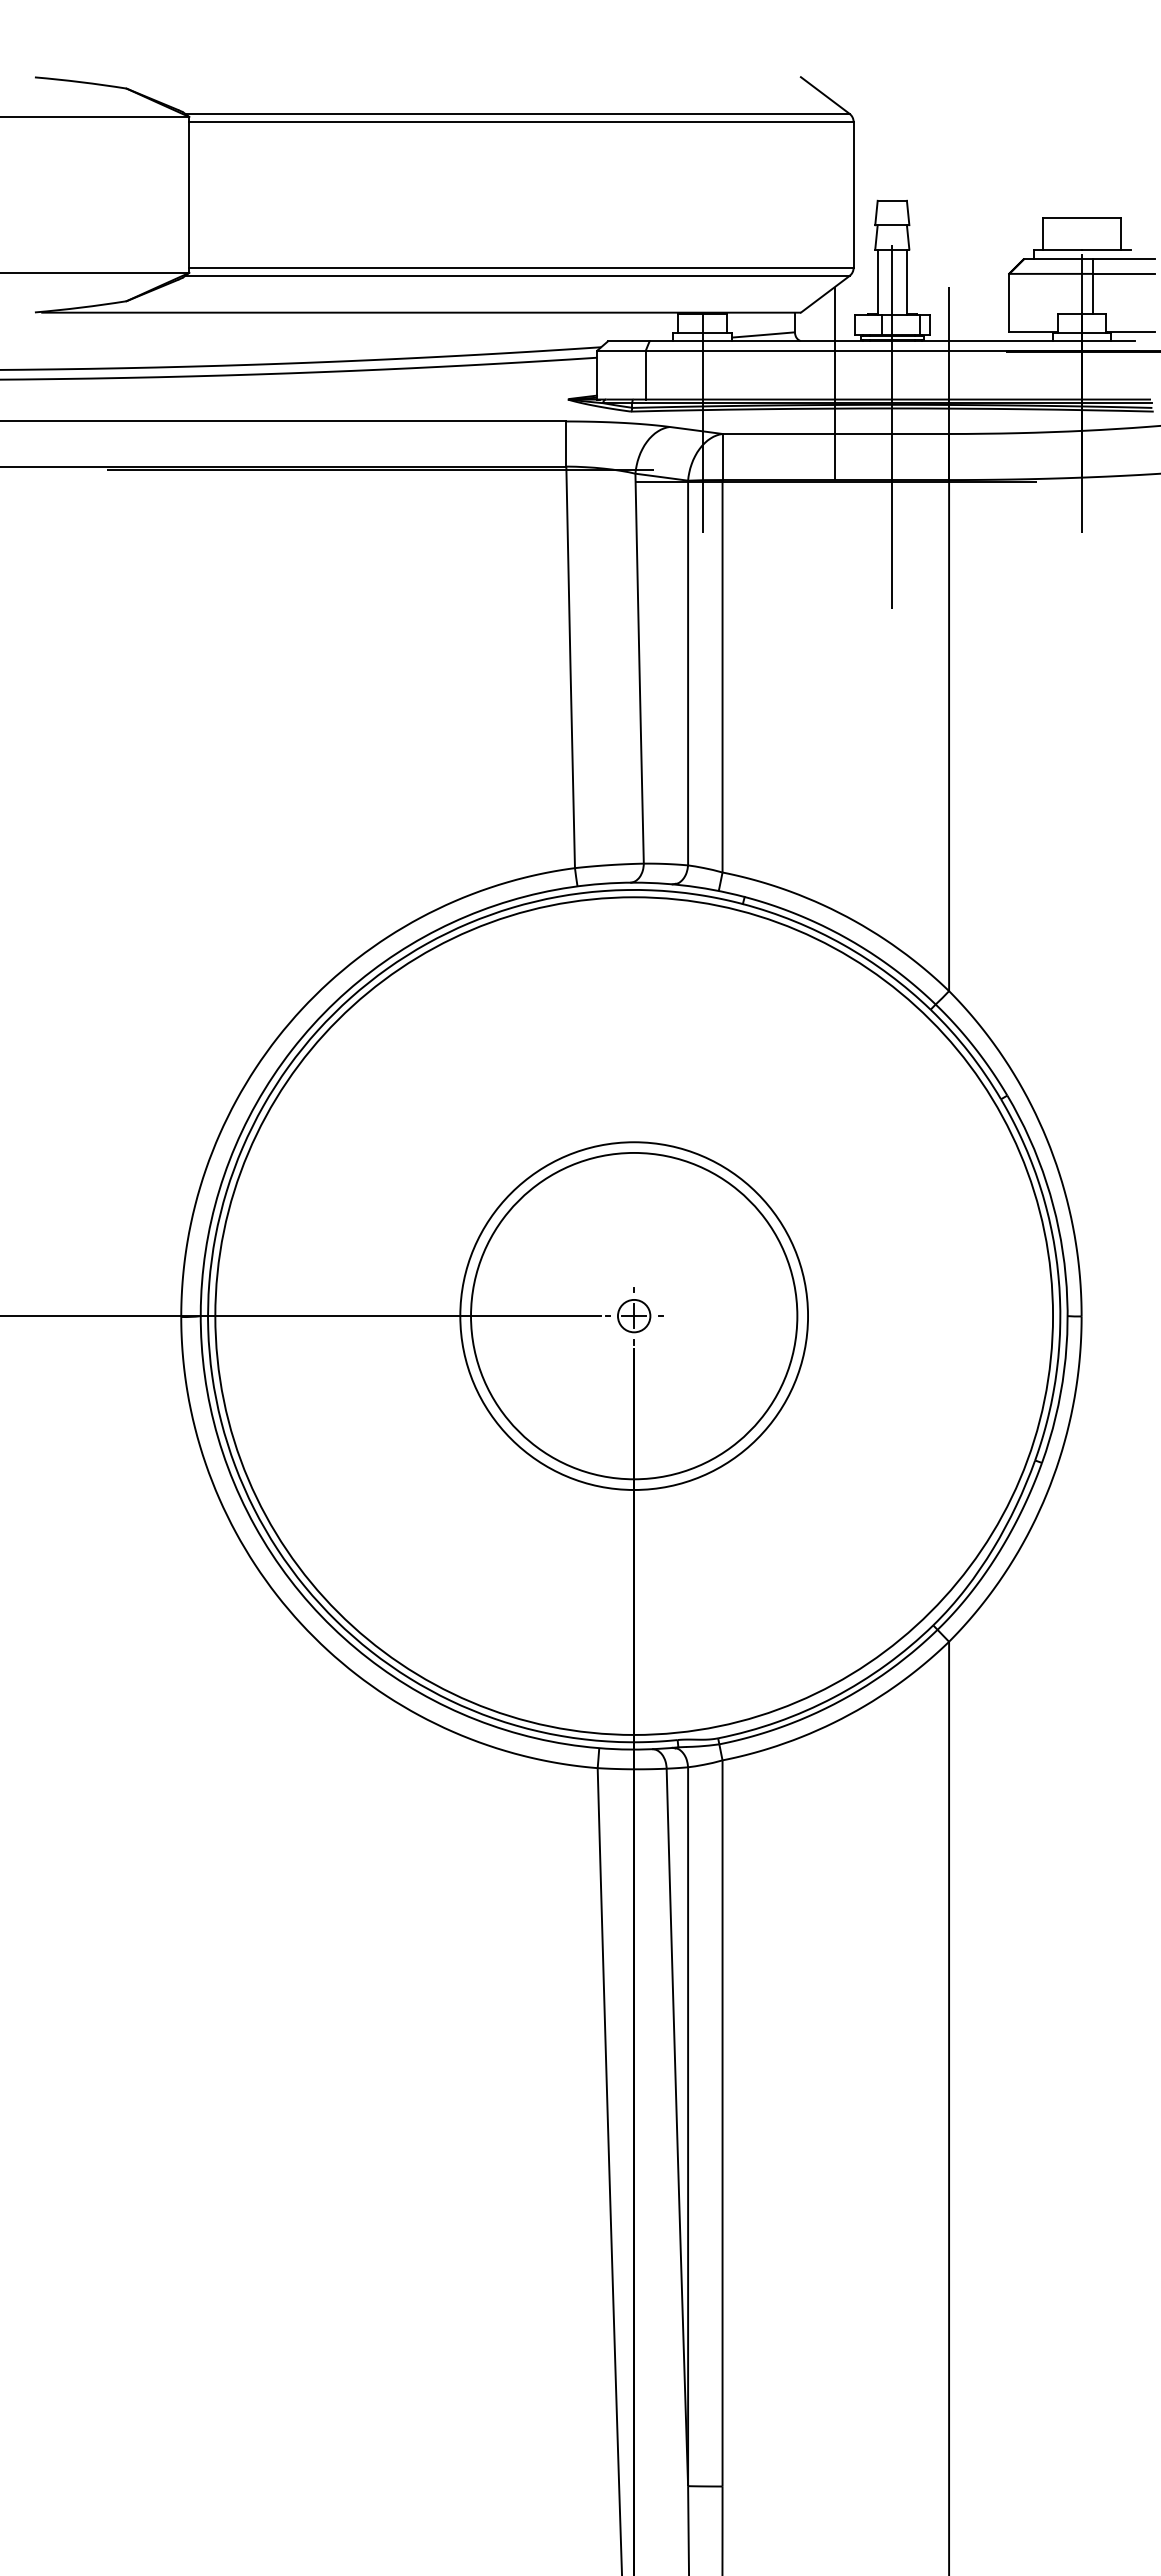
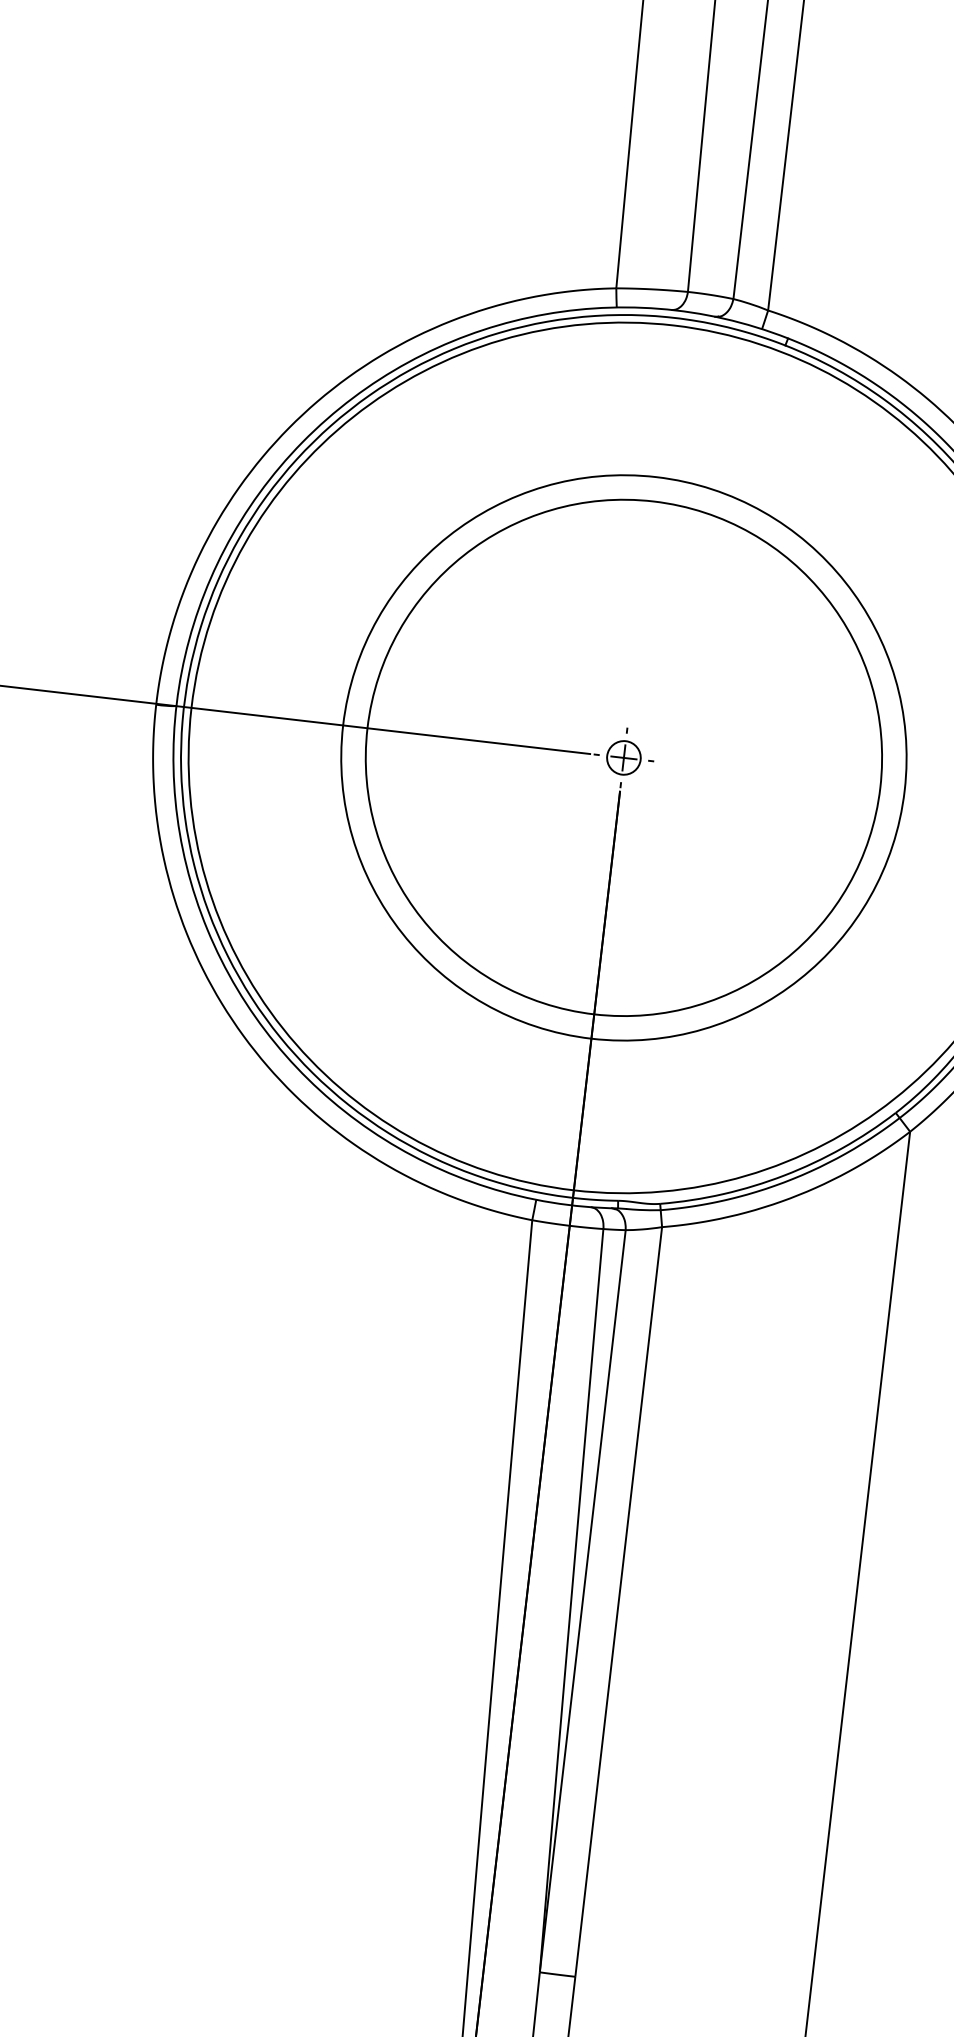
circle: (633, 1315) -> (623, 757), size x1.43
circle: (634, 1316) -> (624, 758), size x1.67

